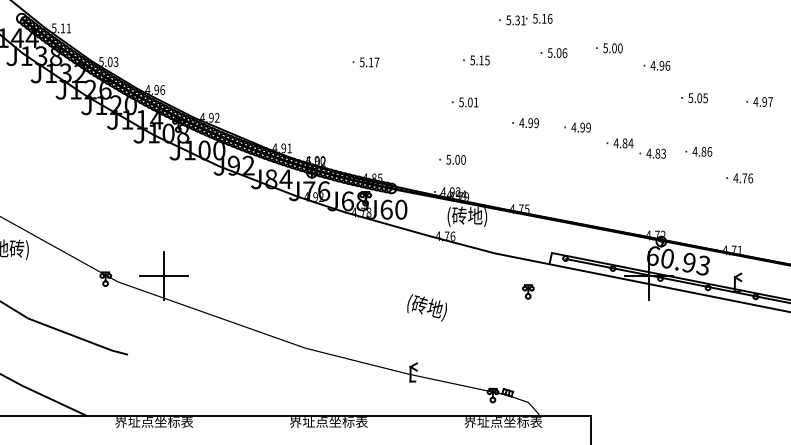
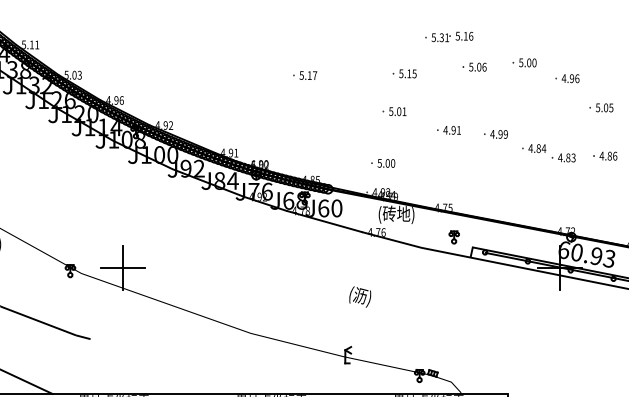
text: (536, 123) -> (458, 130), 4.99 -> 4.91
part: (528, 291) -> (454, 237), moved
text: (426, 307) -> (359, 296), (砖地) -> (沥)

